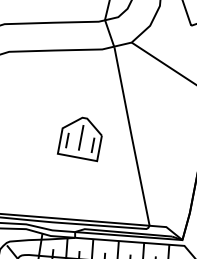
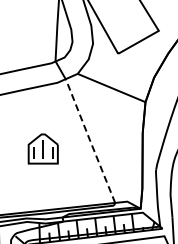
part: (80, 136) -> (42, 148), moved
line: (131, 138) -> (90, 142), solid -> dashed

